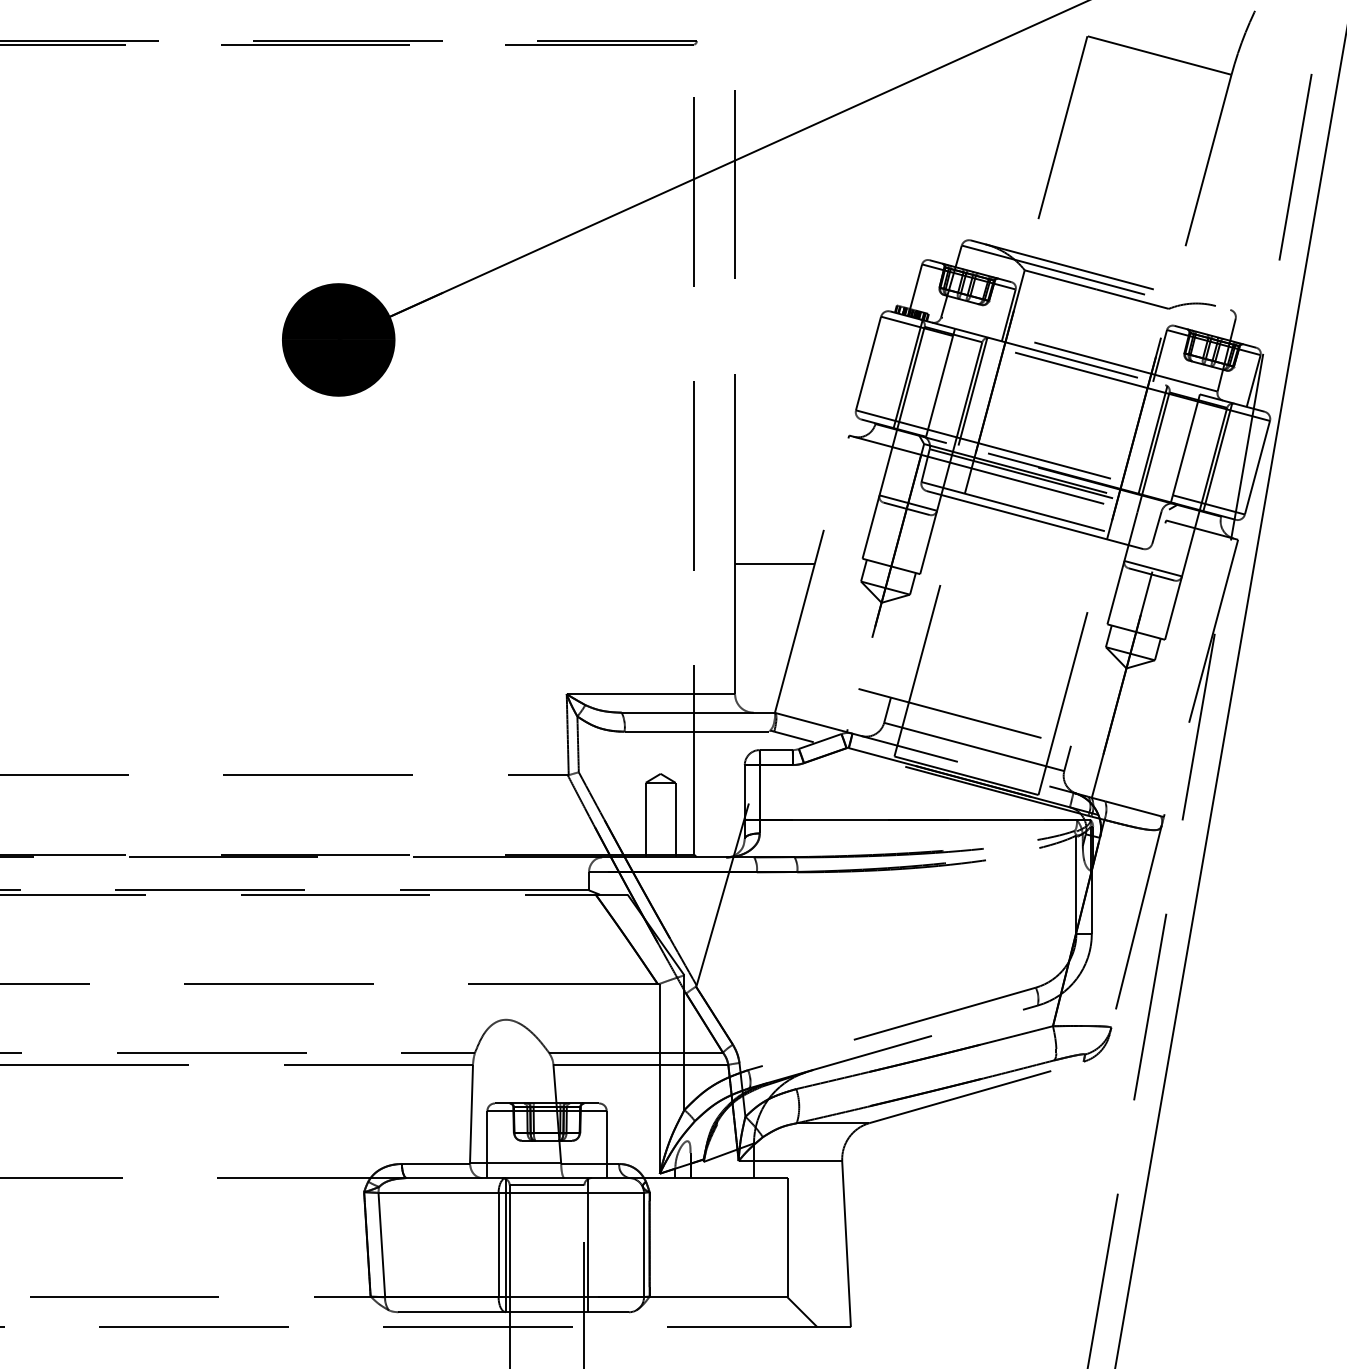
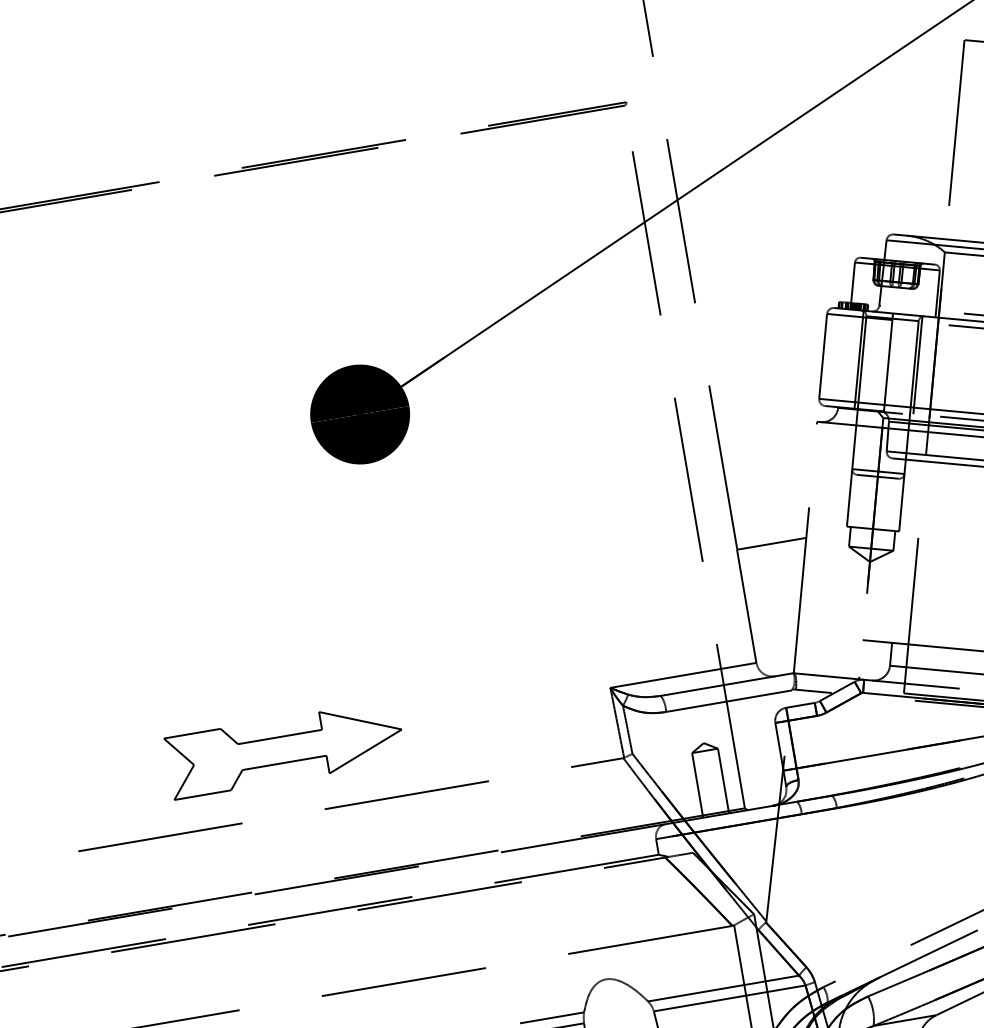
part: (190, 700) -> (285, 749), added

